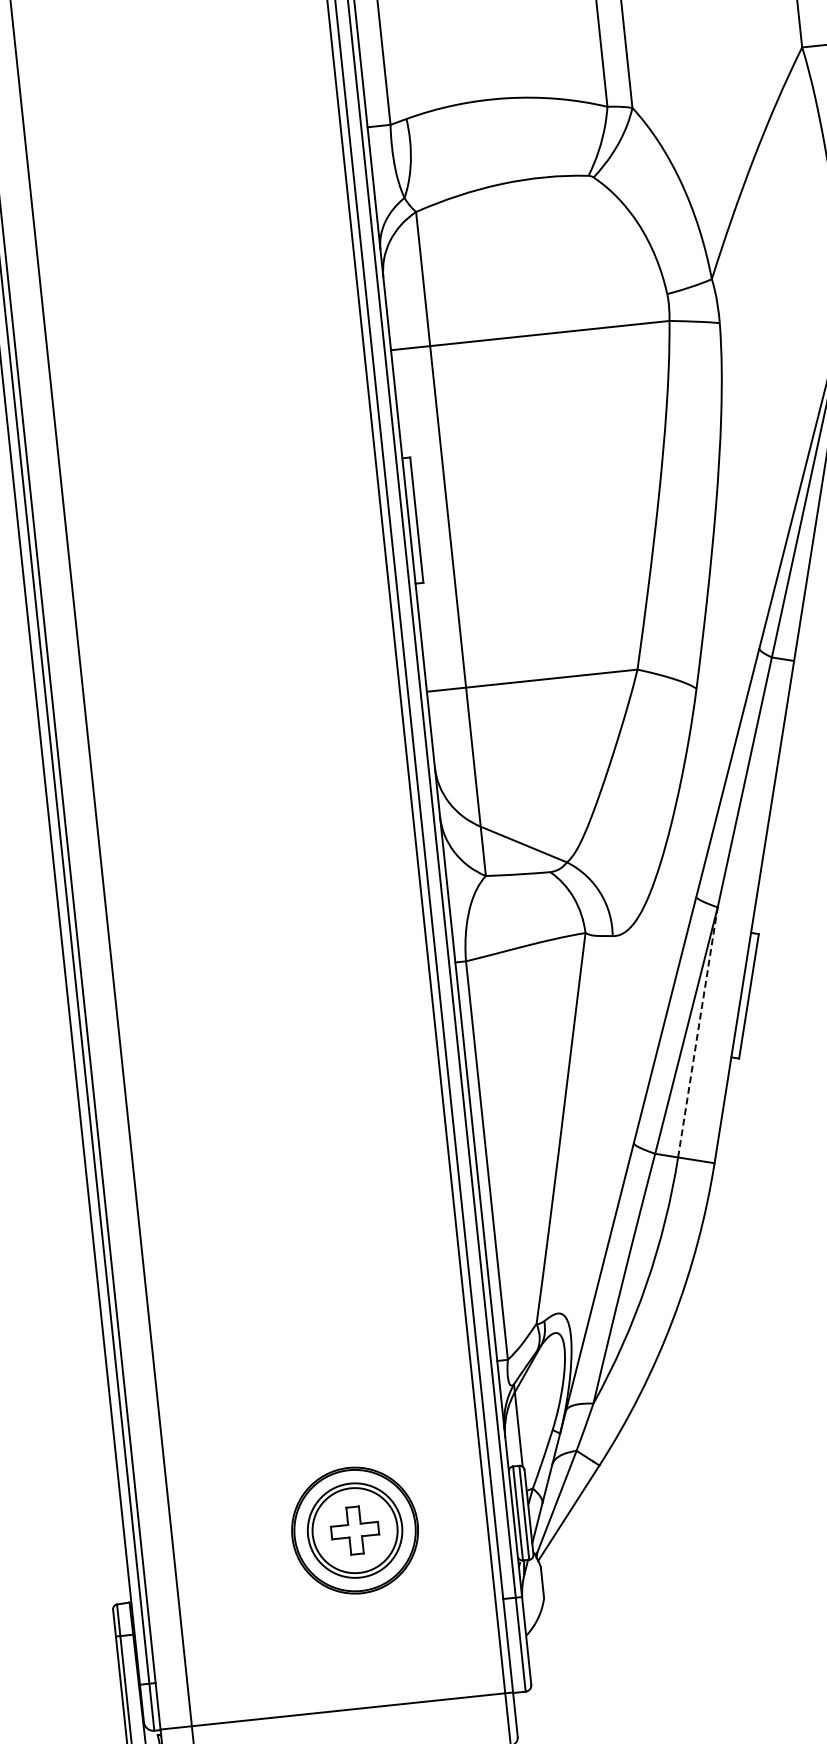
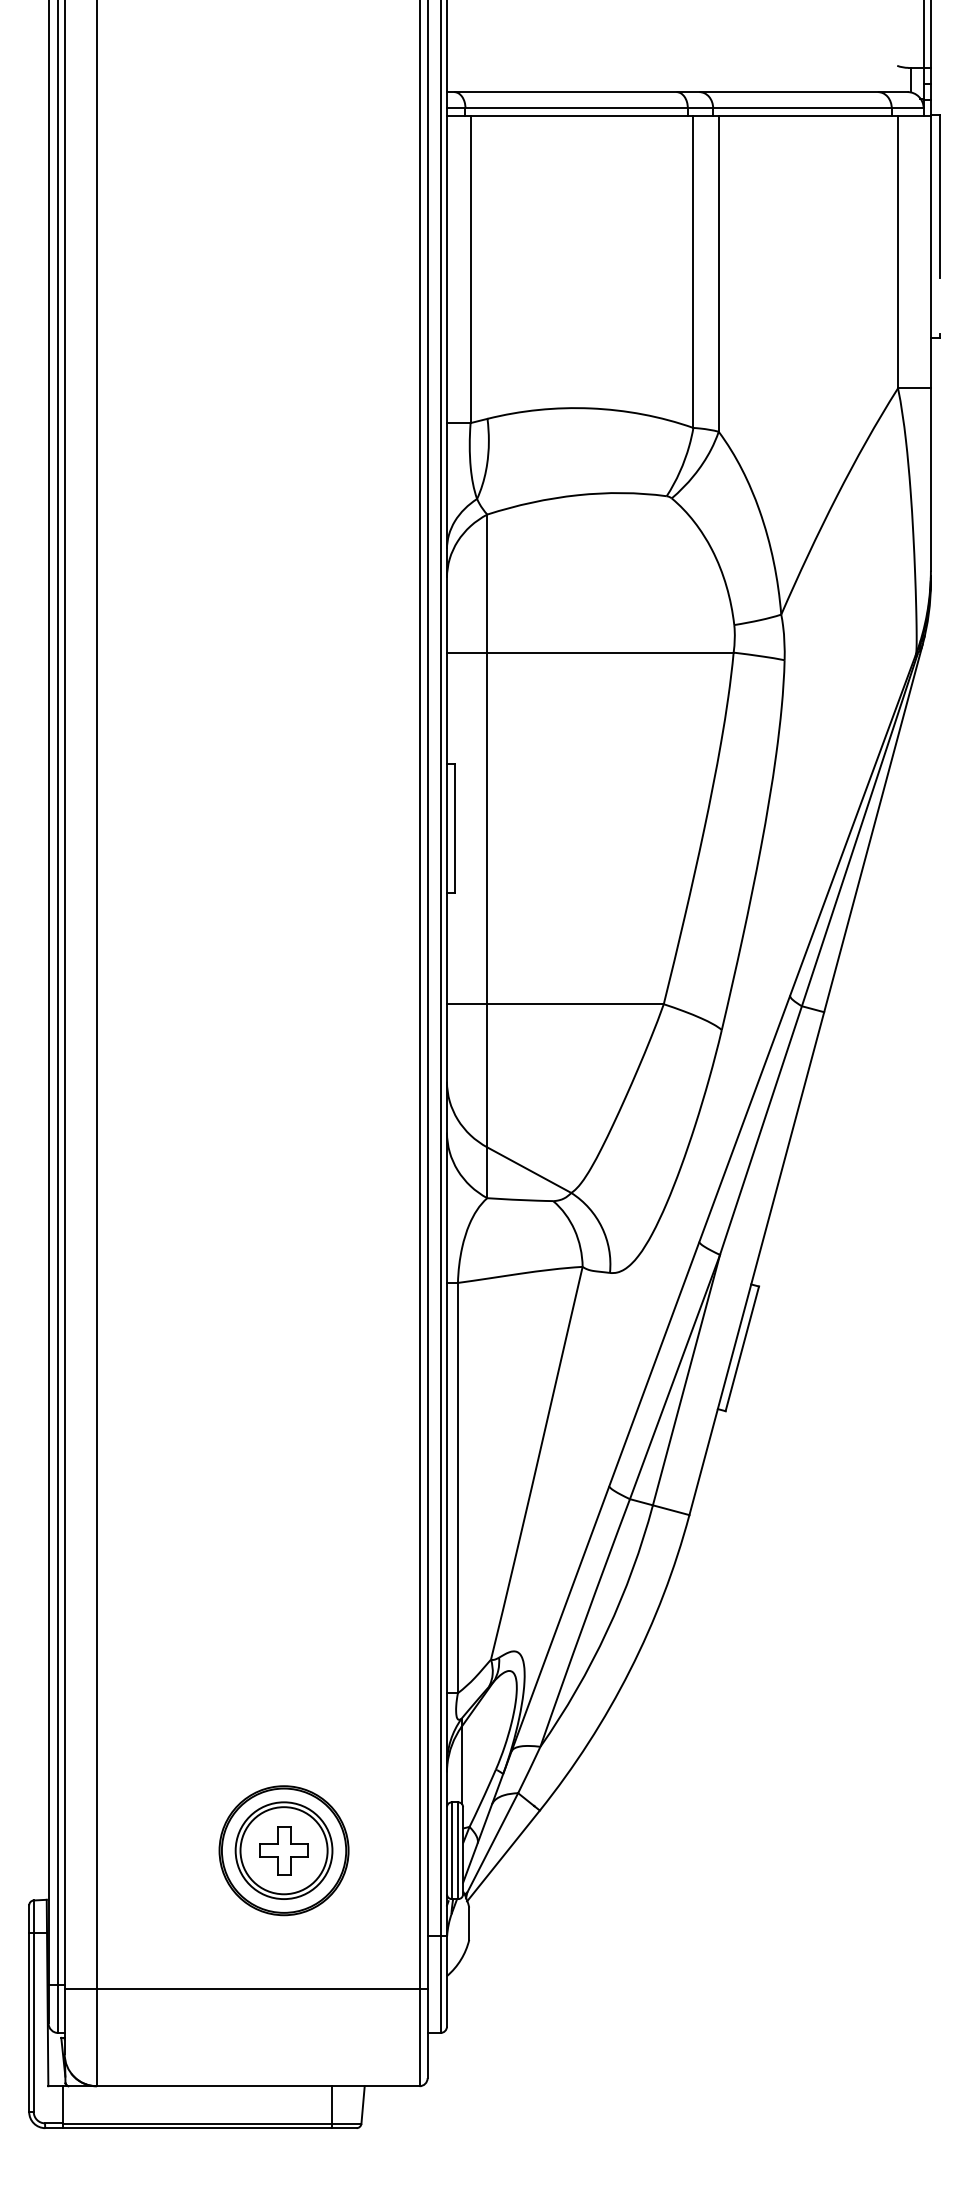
line: (697, 1032) -> (686, 1380), dashed -> solid
line: (336, 1711) -> (245, 1989), moved

